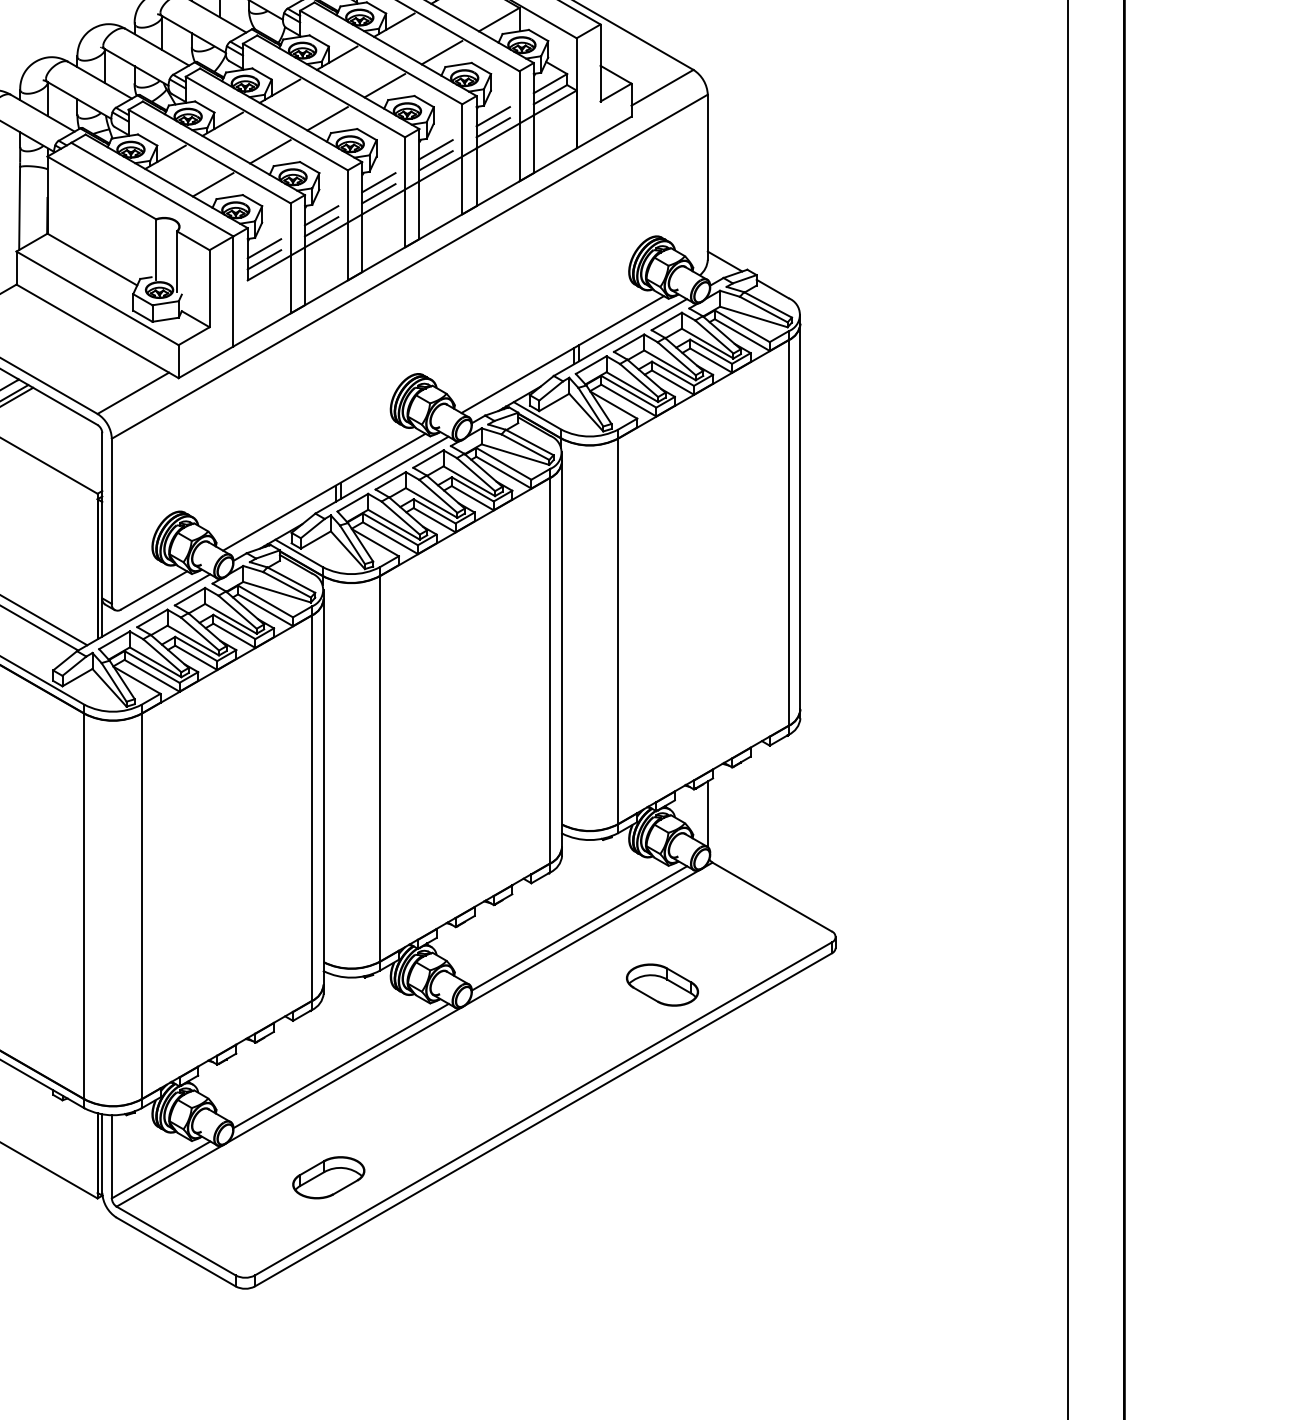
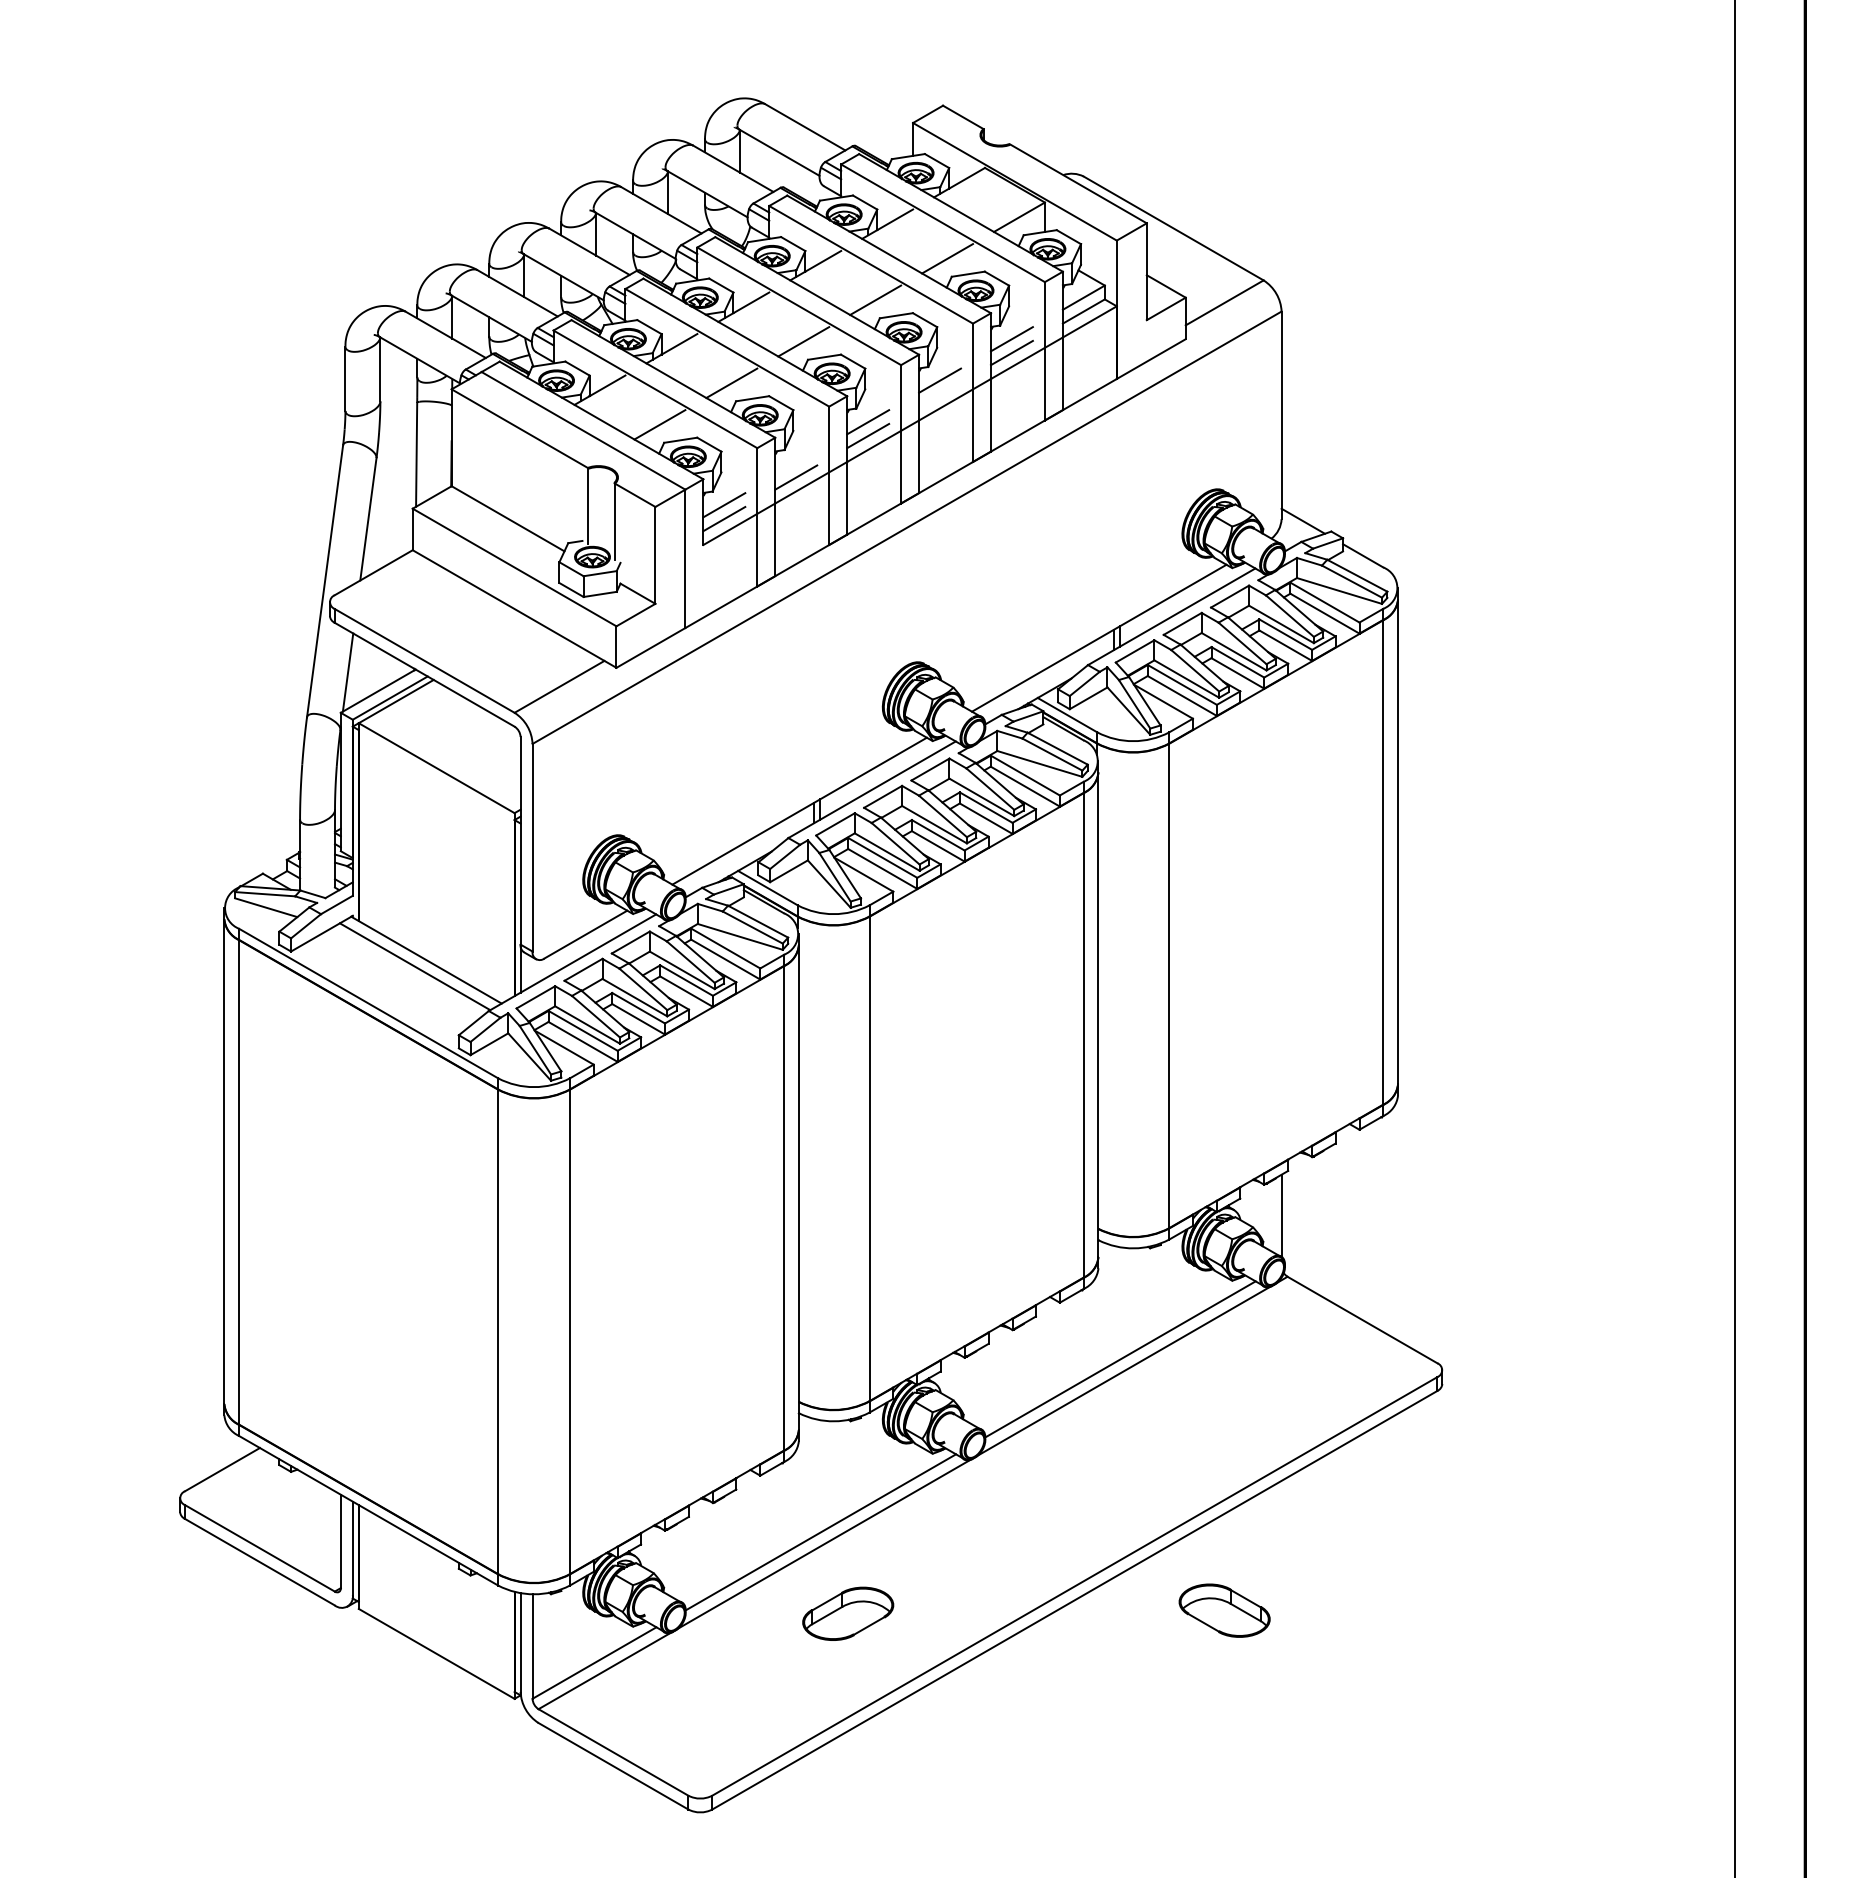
line: (436, 160) -> (940, 394), removed
line: (321, 215) -> (796, 463), removed
part: (662, 984) -> (1224, 1610), moved
part: (329, 1177) -> (848, 1613), moved

